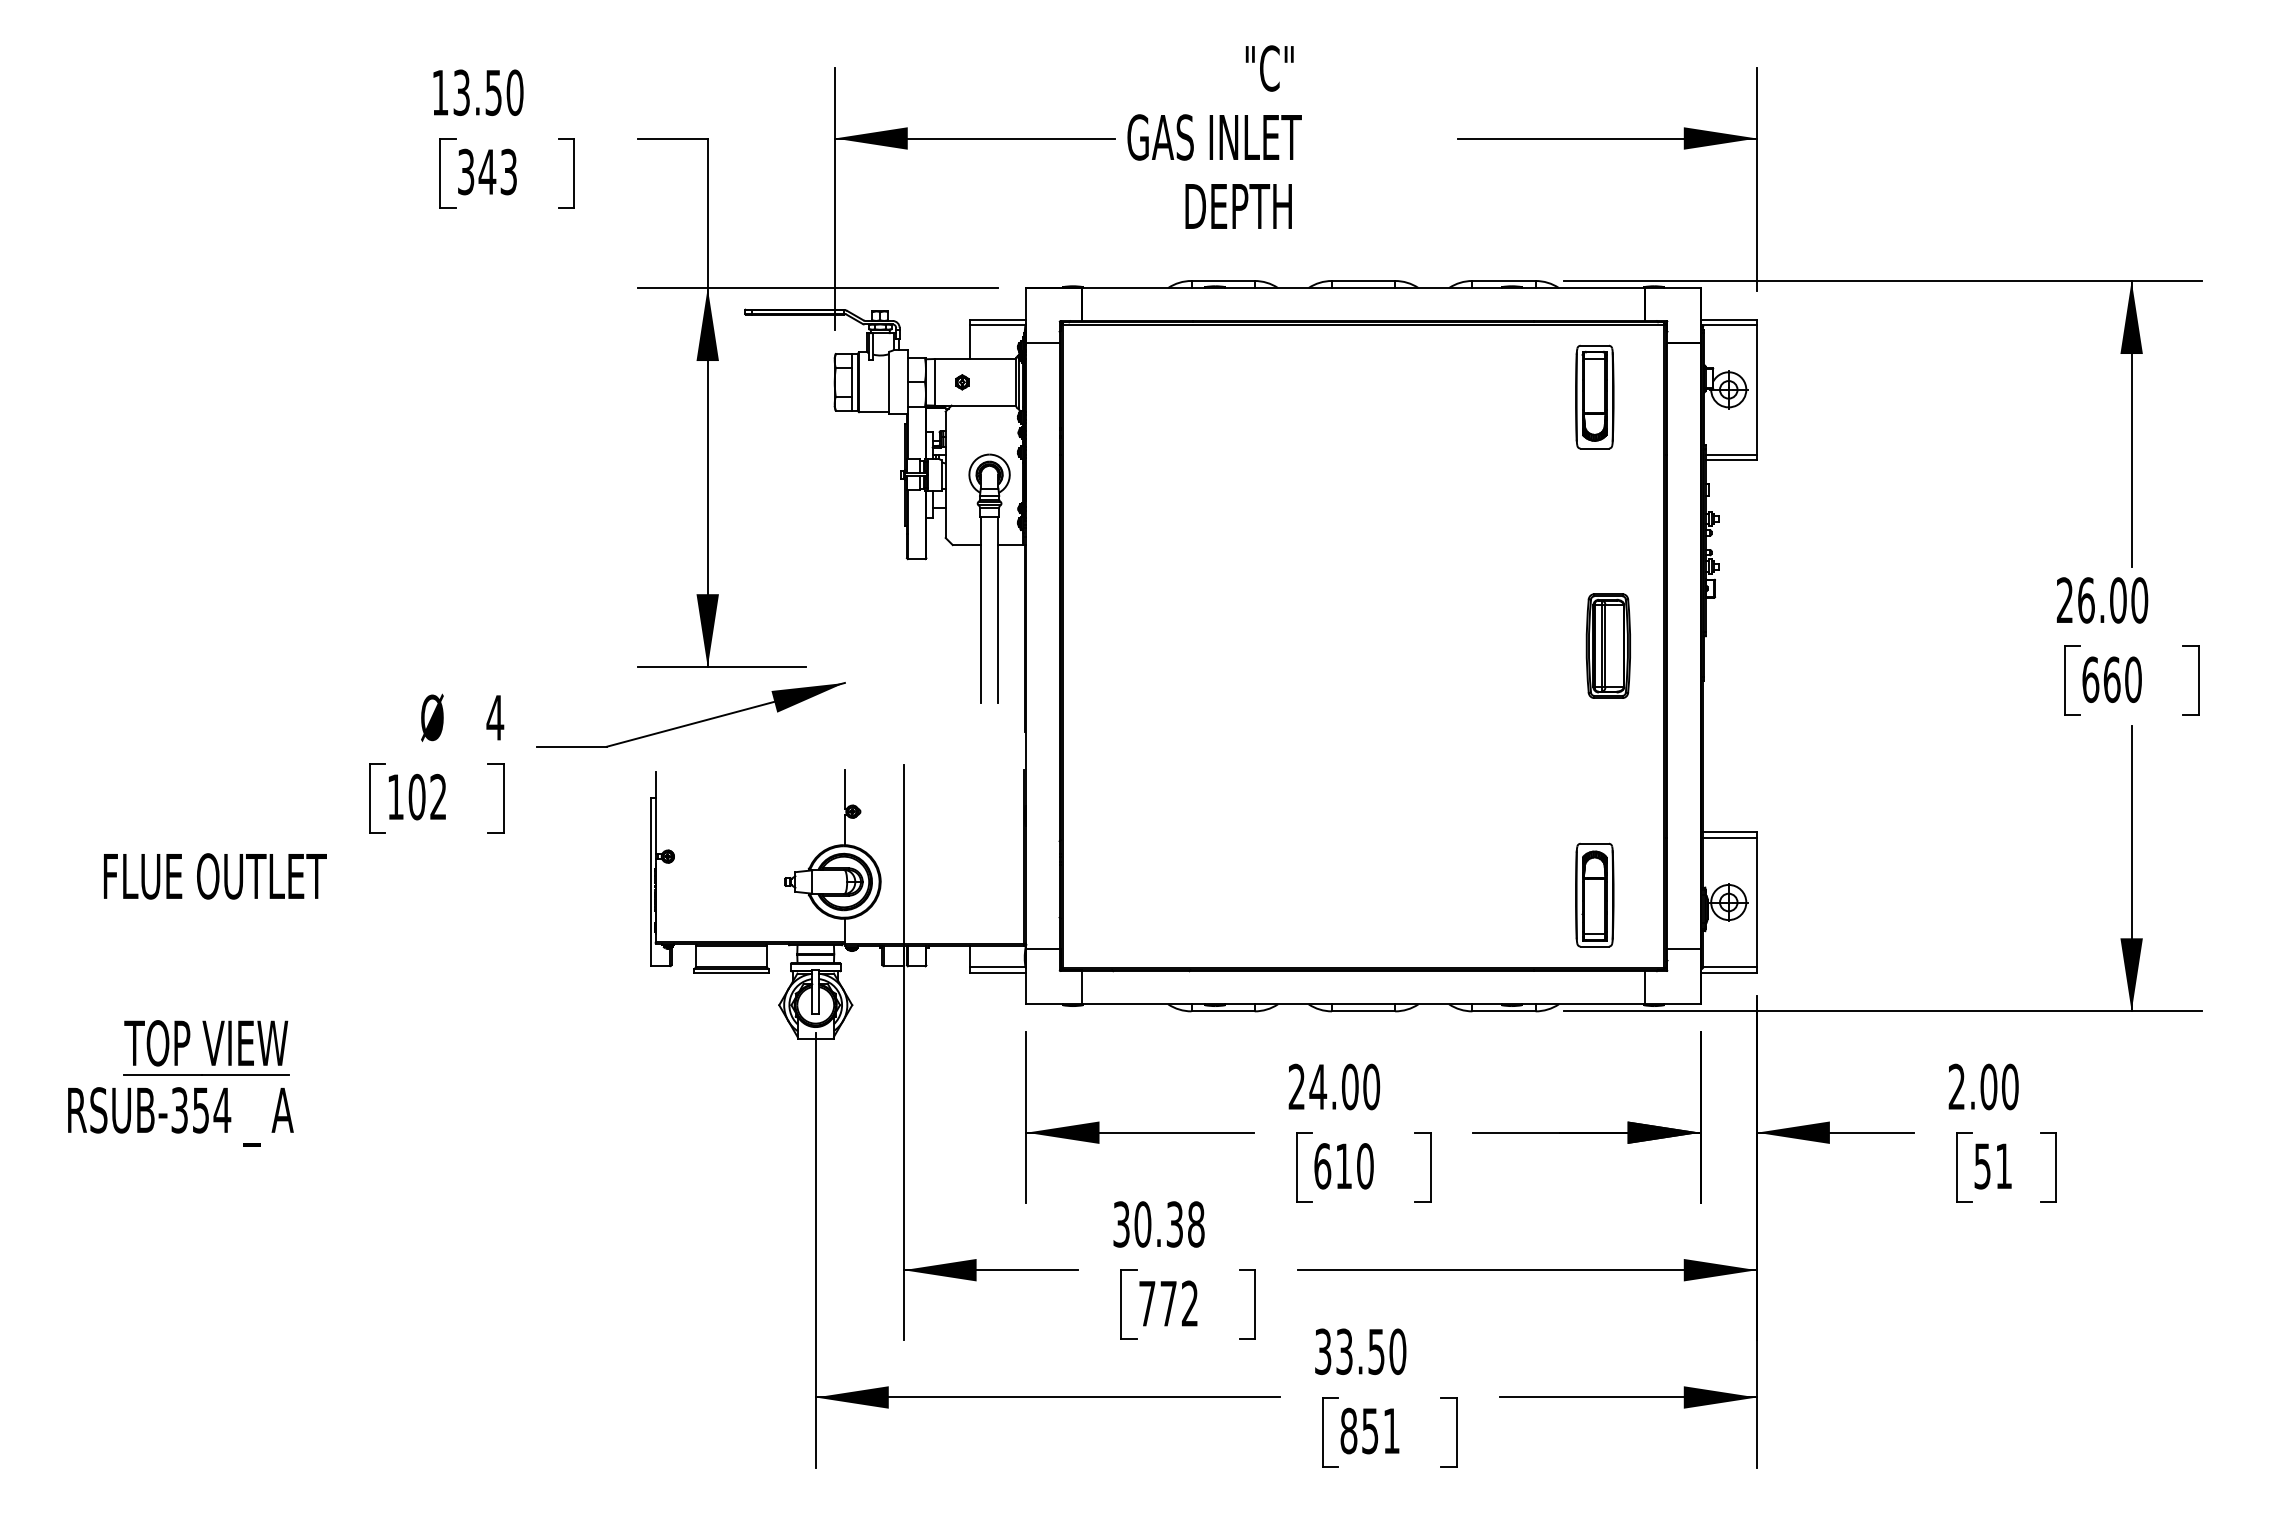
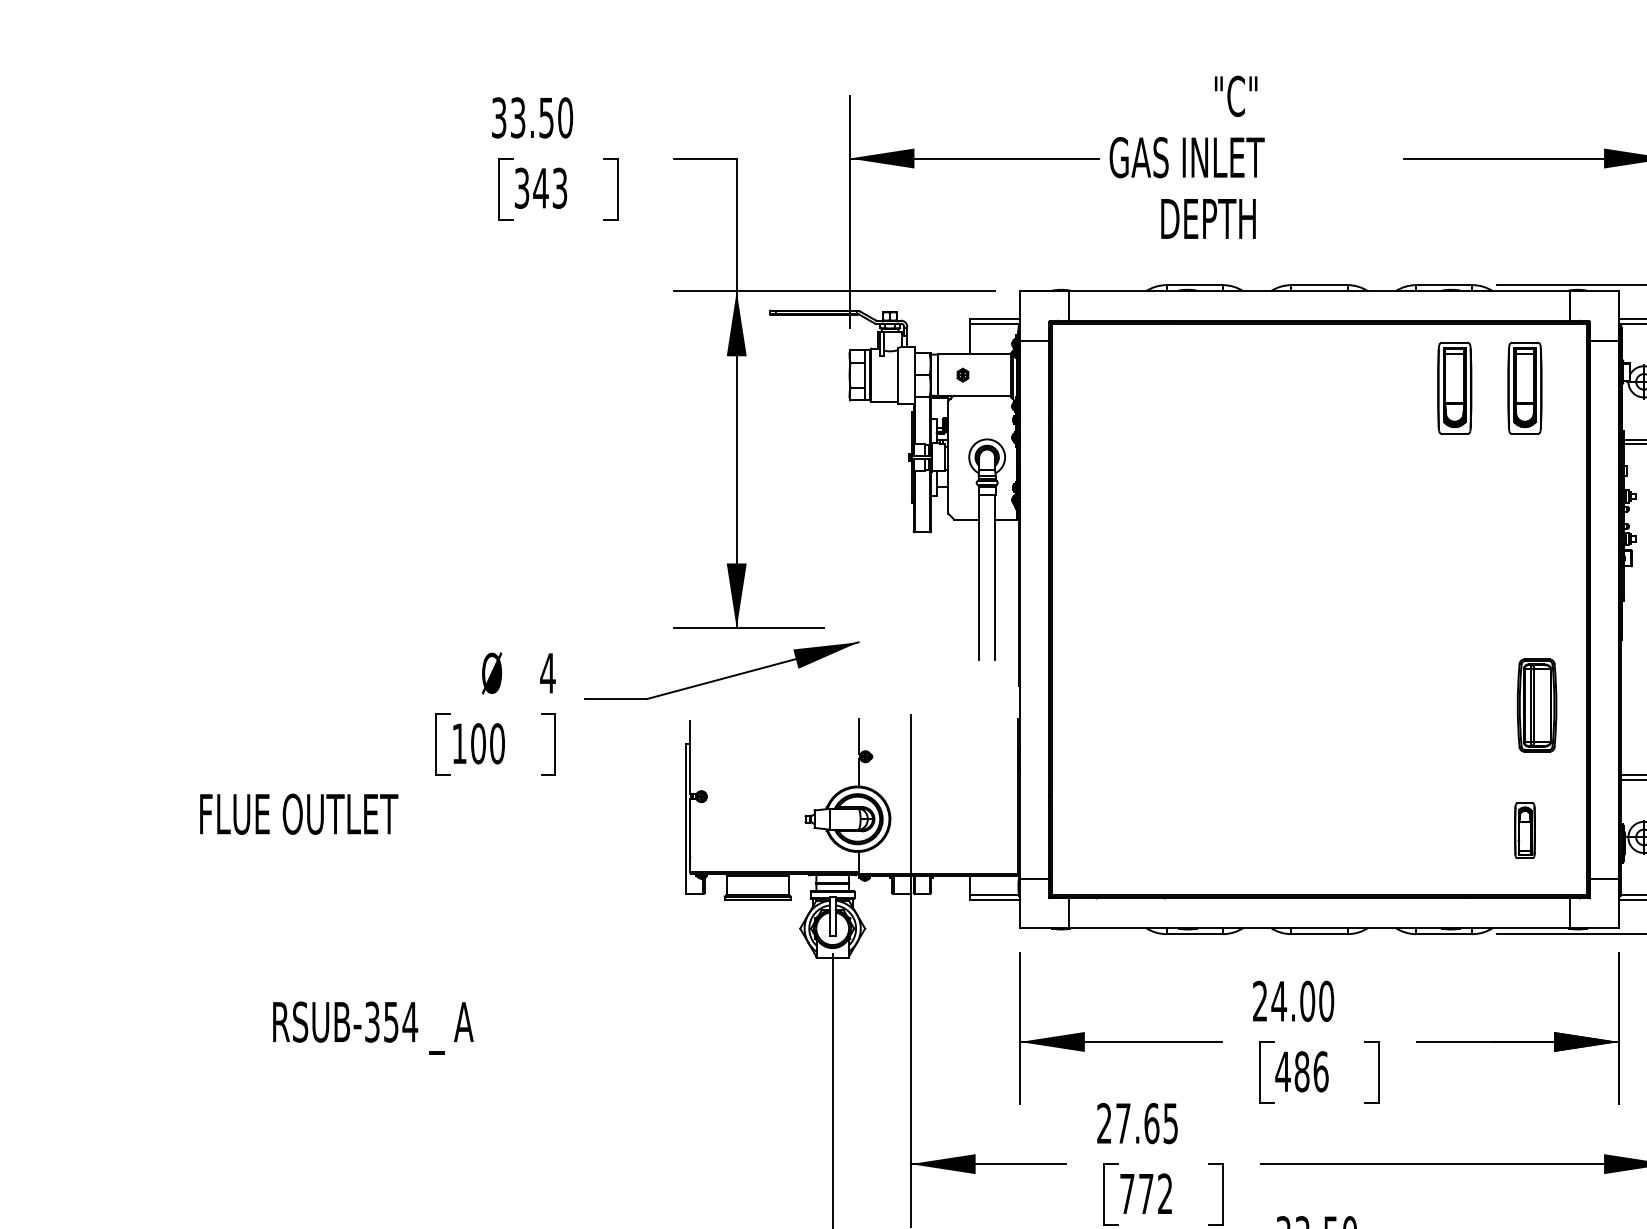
text: (440, 92) -> (499, 117), 13.50 -> 33.50
part: (1515, 396) -> (1454, 387), added
part: (1607, 645) -> (1536, 705), moved
text: (438, 796) -> (497, 743), 102 -> 100
part: (1594, 894) -> (1524, 830), size x0.6
part: (206, 1047) -> (291, 966), removed
text: (180, 1116) -> (373, 1027), moved
text: (1343, 1166) -> (1301, 1072), 610 -> 486
text: (1158, 1224) -> (1137, 1123), 30.38 -> 27.65

